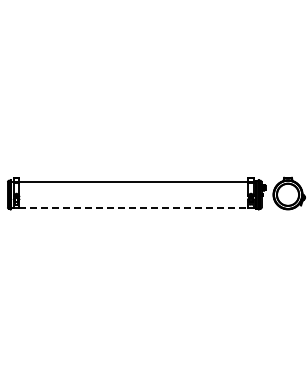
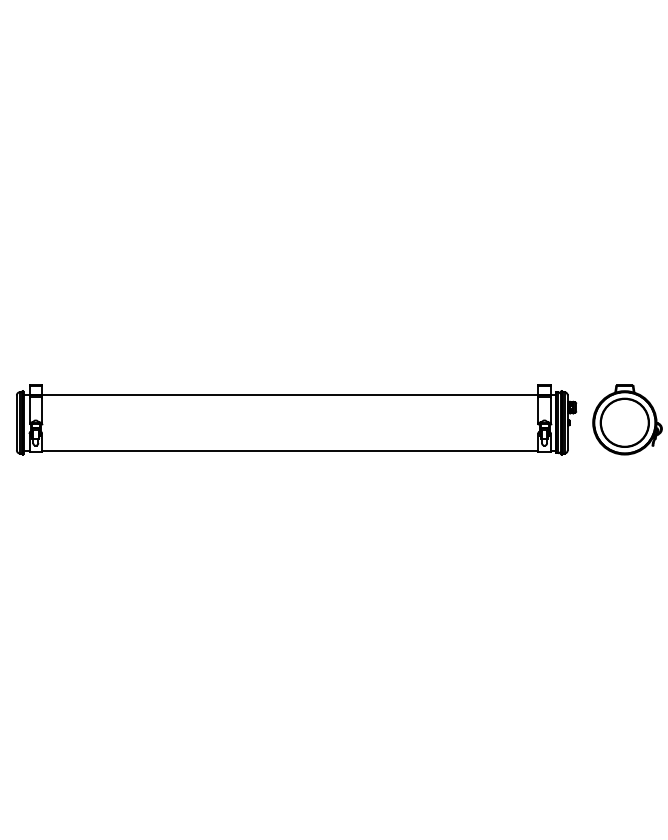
line: (134, 207) -> (291, 450), dashed -> solid

